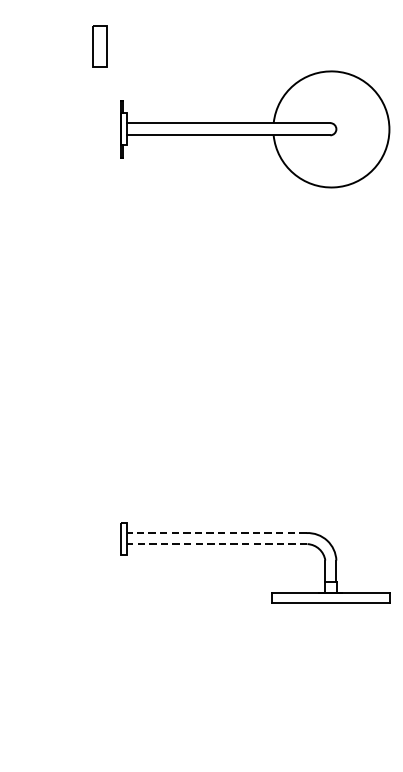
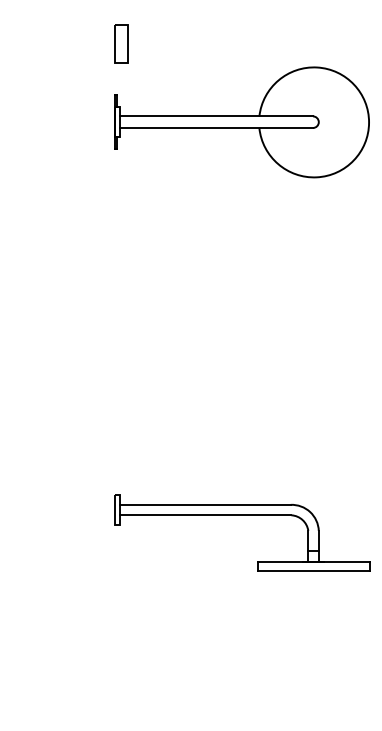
part: (99, 46) -> (121, 43), moved
line: (215, 532) -> (204, 504), dashed -> solid
line: (216, 544) -> (205, 515), dashed -> solid

